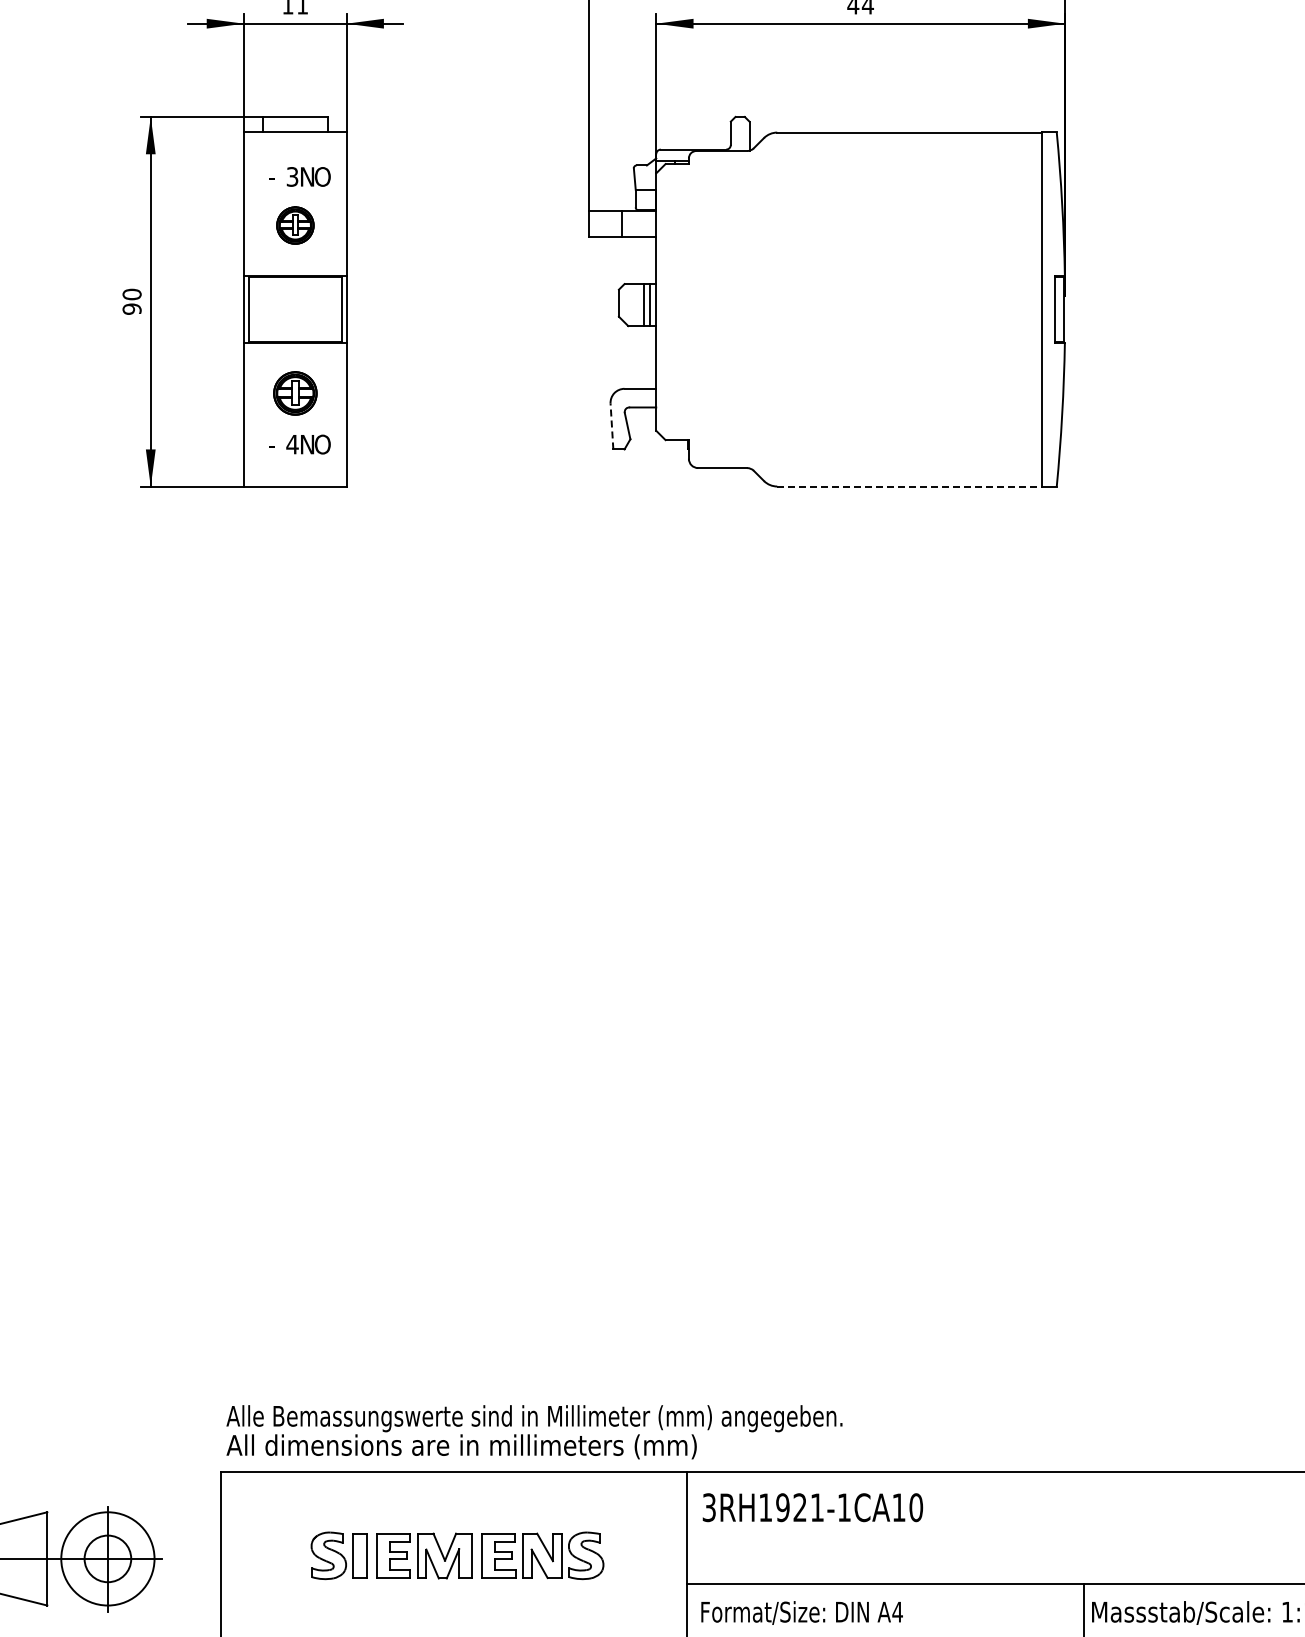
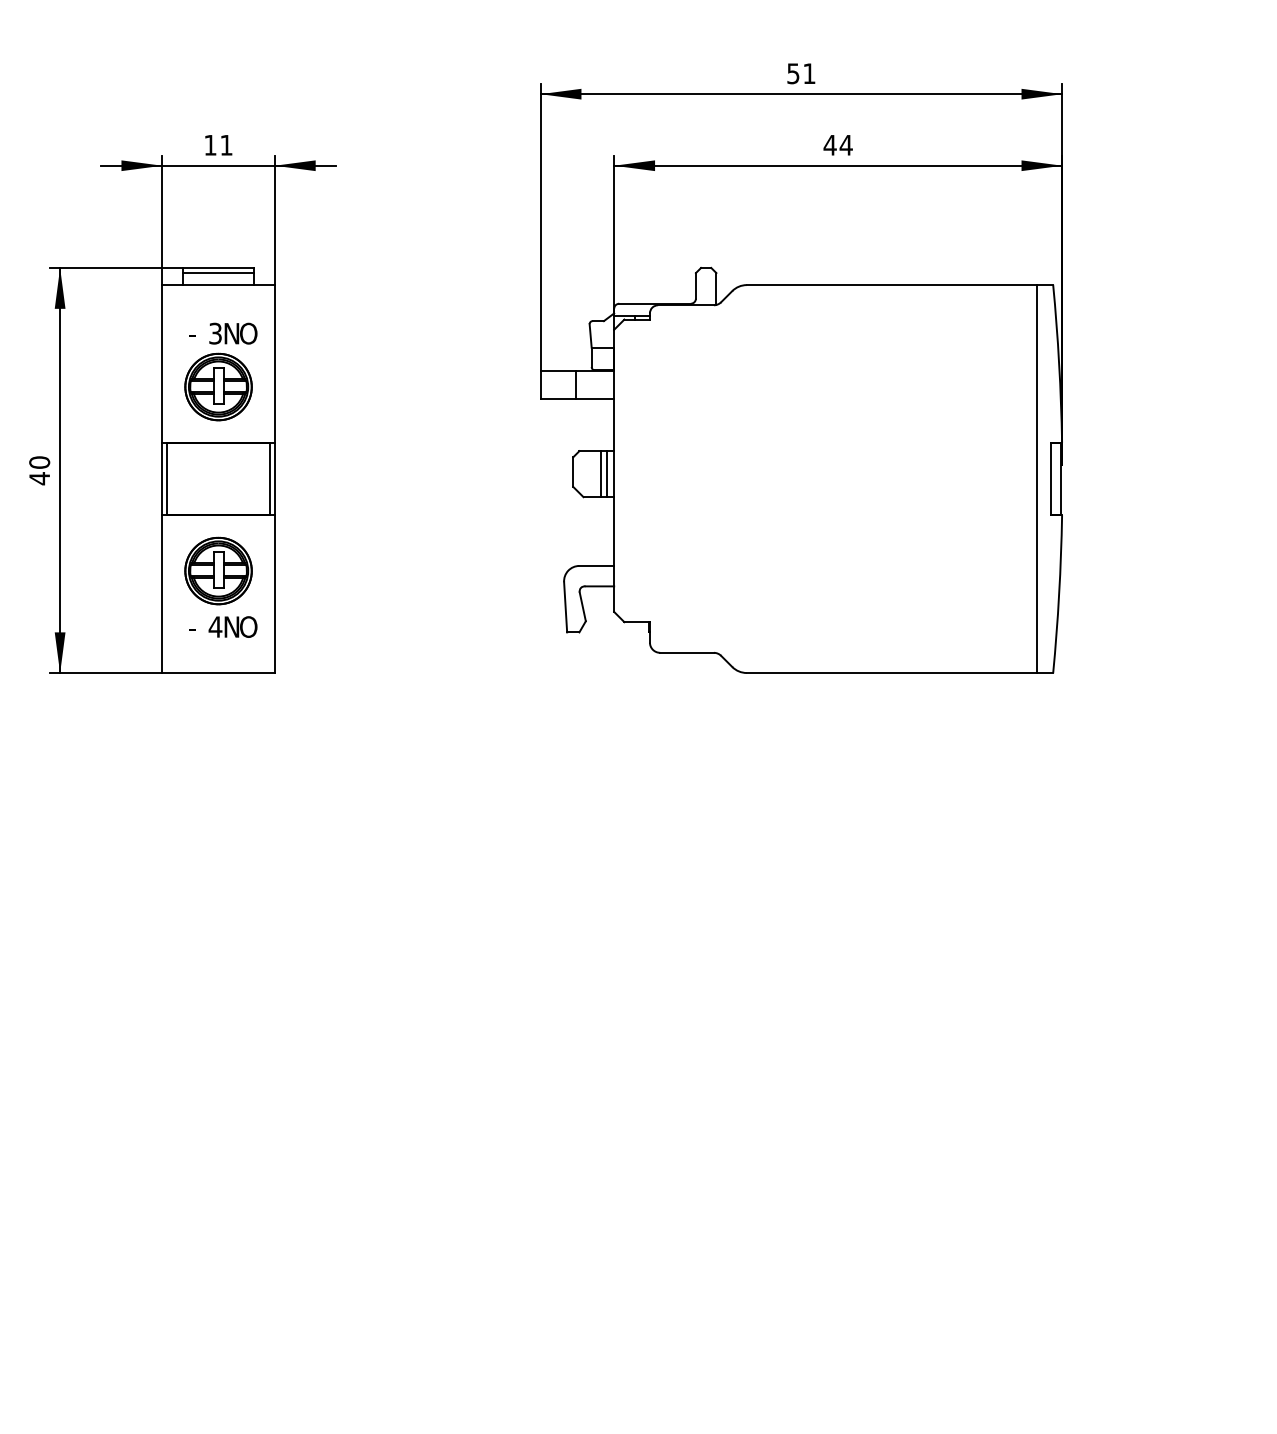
line: (294, 121) -> (217, 272), added
part: (295, 225) -> (218, 386), size x1.67
text: (131, 309) -> (38, 478), 90 -> 40
part: (295, 393) -> (218, 571), size x1.43
line: (611, 426) -> (565, 607), dashed -> solid
line: (910, 486) -> (892, 673), dashed -> solid

